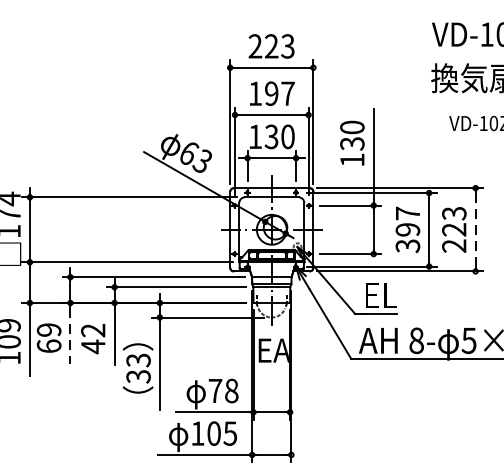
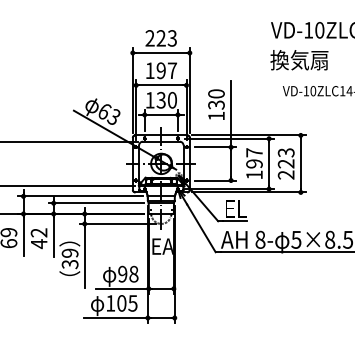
line: (475, 230) -> (300, 164), dashed -> solid
text: (407, 245) -> (254, 174), 397 -> 197
line: (70, 337) -> (23, 237), dashed -> solid
text: (139, 359) -> (70, 252), 33 -> 39
text: (215, 389) -> (122, 273), 78 -> 98

